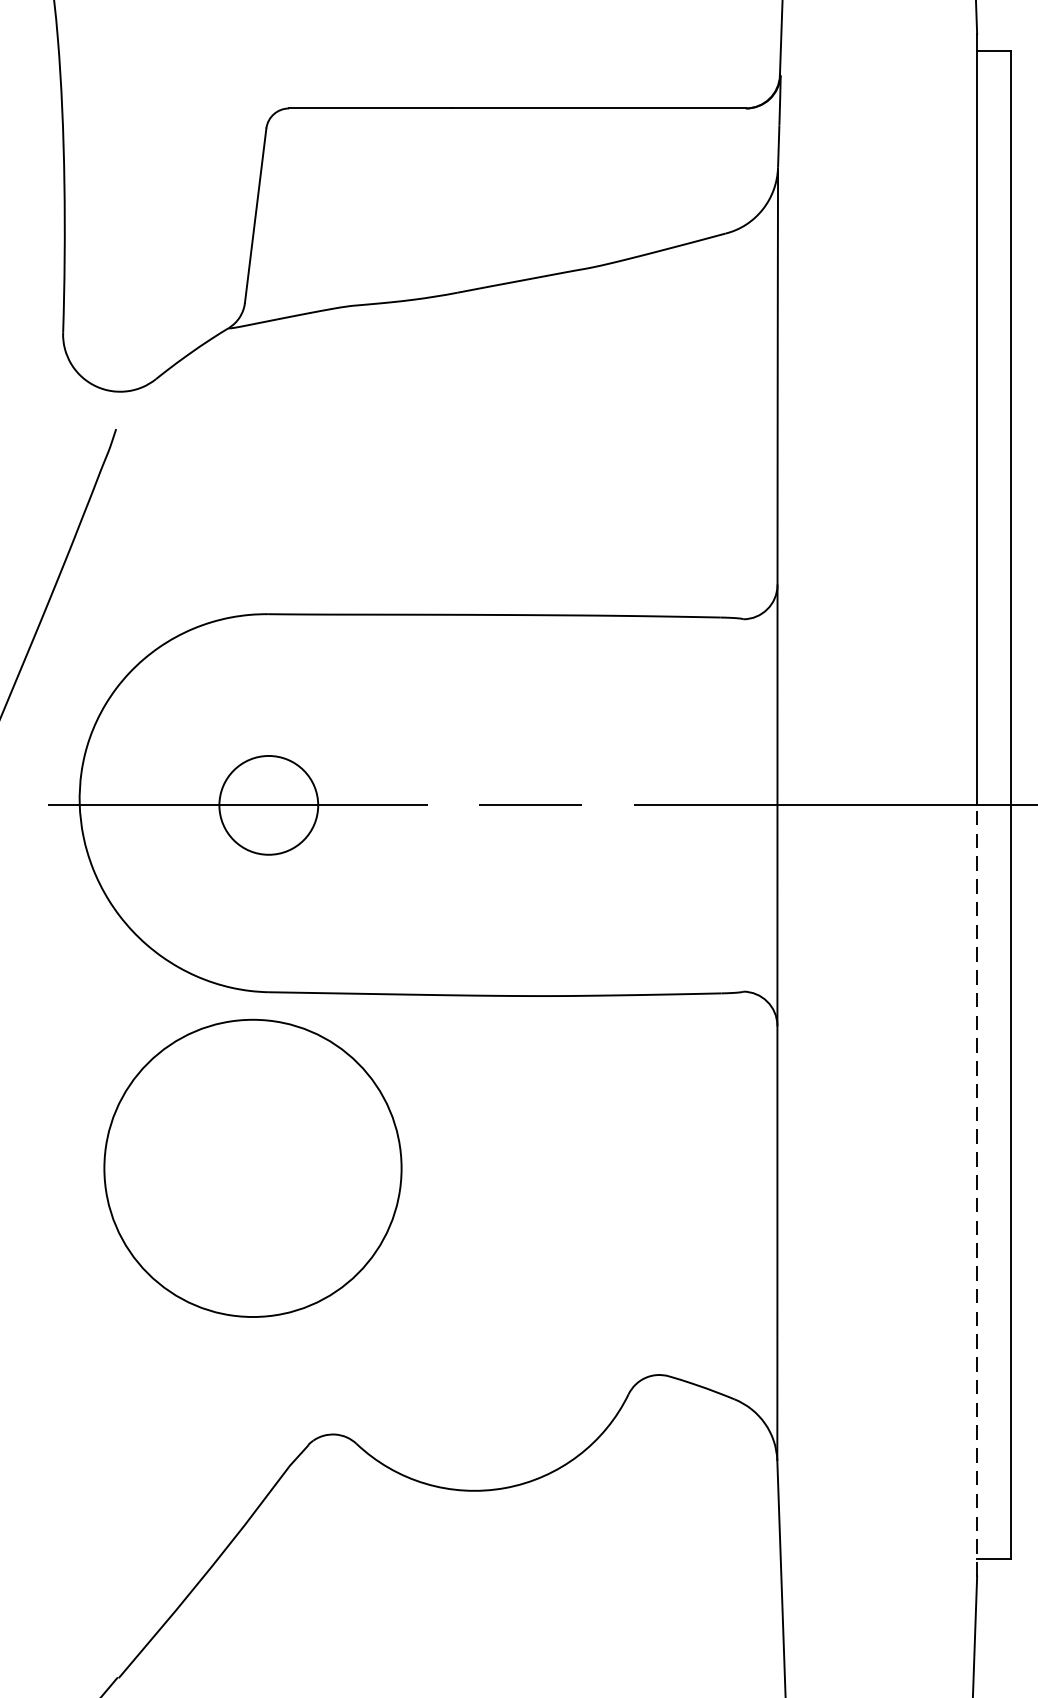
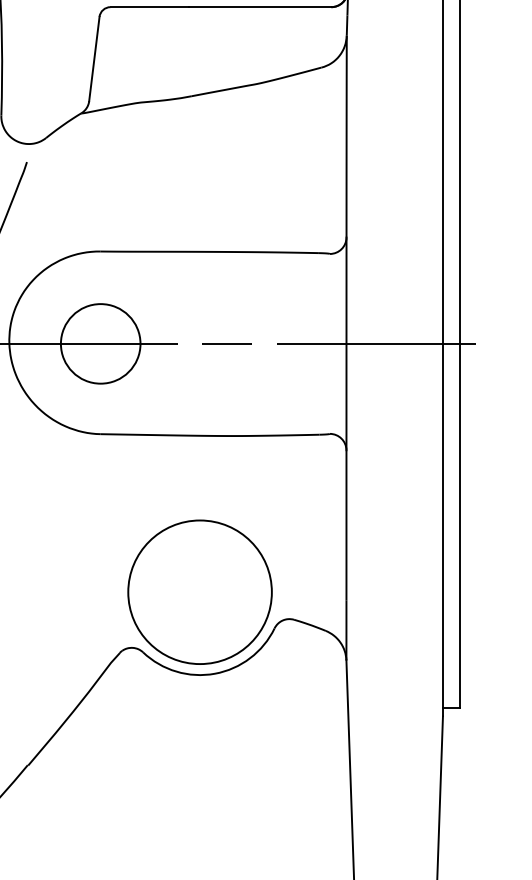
circle: (268, 804) -> (100, 343), size x1.67
circle: (251, 1166) -> (199, 591), moved
line: (976, 1189) -> (442, 529), dashed -> solid

